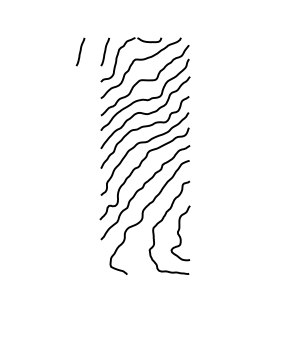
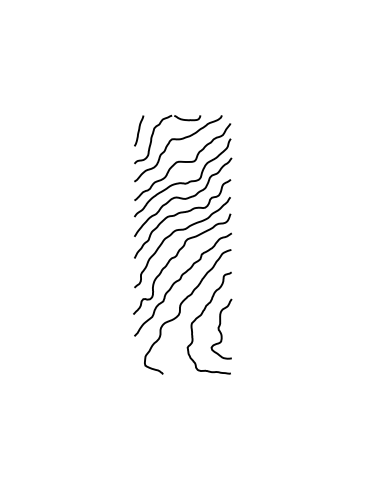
curve: (80, 51) -> (112, 130), removed

